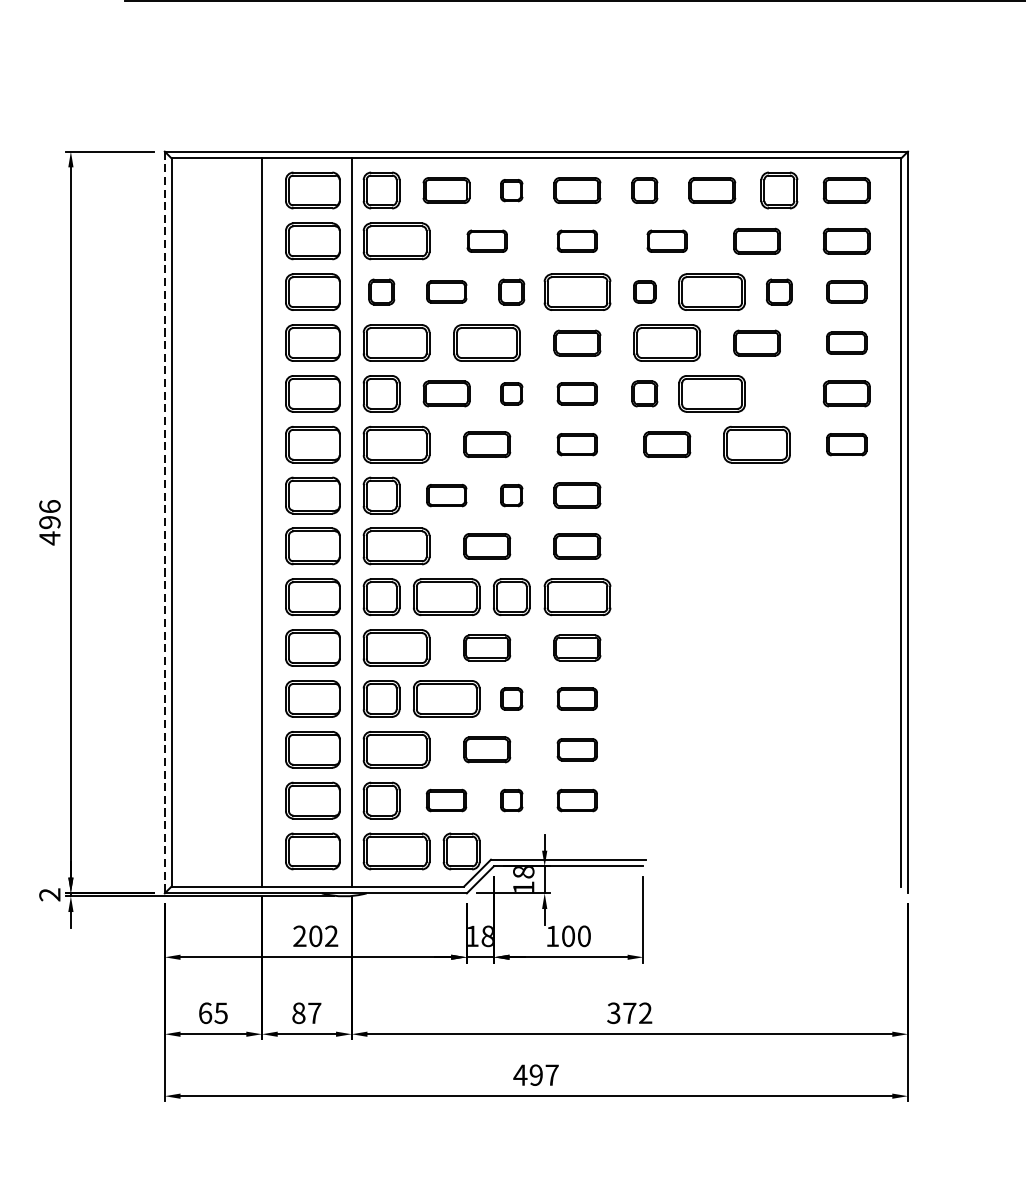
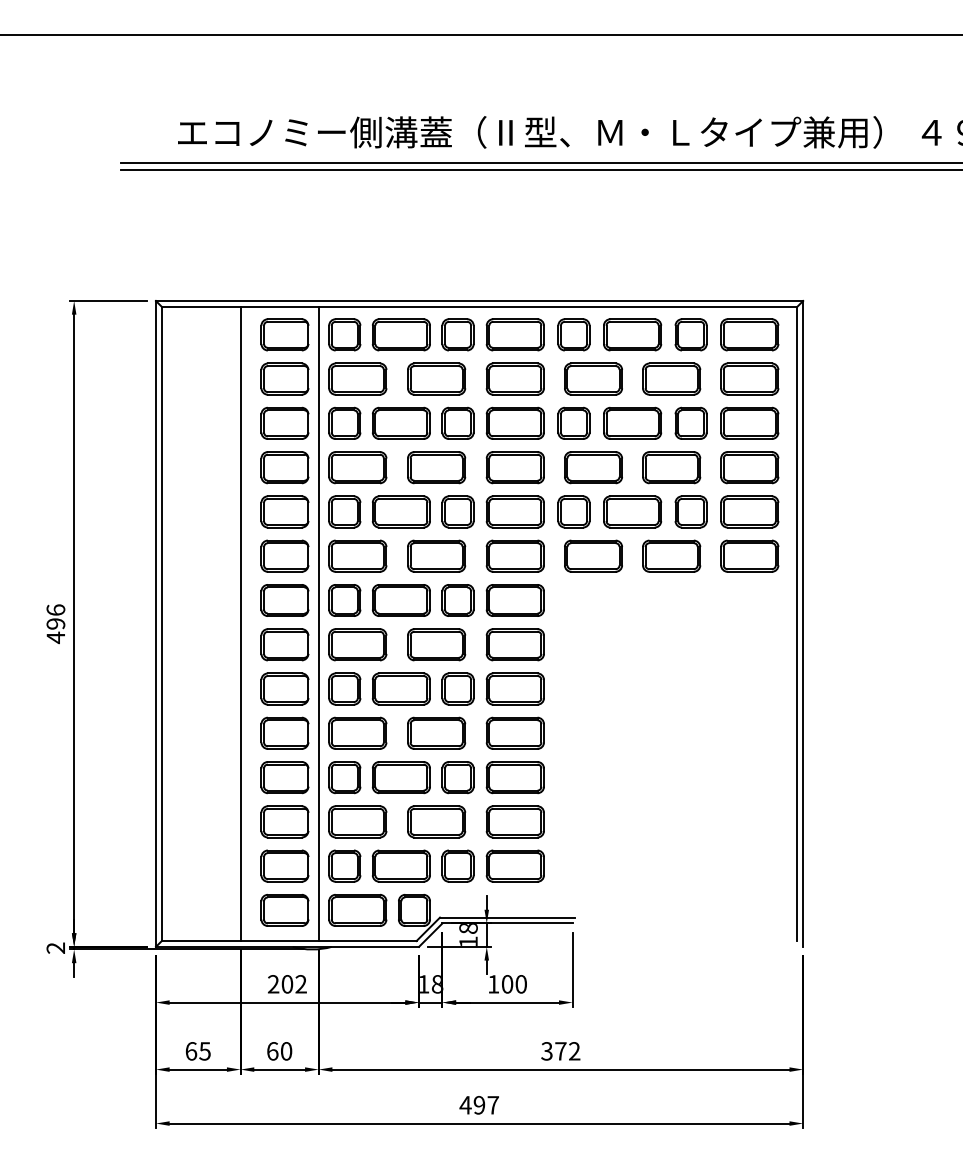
part: (445, 190) -> (400, 334), size x1.43
part: (511, 190) -> (457, 334), size x1.67
part: (576, 190) -> (514, 334), size x1.43
part: (644, 190) -> (573, 334), size x1.43
part: (712, 190) -> (632, 334), size x1.43
part: (846, 190) -> (749, 334), size x1.43
part: (486, 240) -> (436, 378), size x1.67
part: (576, 240) -> (514, 378), size x1.67
part: (667, 240) -> (593, 378), size x1.67
part: (756, 240) -> (671, 378), size x1.43
part: (846, 240) -> (749, 378), size x1.43
part: (381, 291) -> (344, 422), size x1.43
part: (446, 291) -> (401, 422), size x1.67
part: (511, 291) -> (457, 422), size x1.43
part: (644, 291) -> (573, 422), size x1.67
part: (778, 291) -> (690, 422), size x1.43
part: (846, 291) -> (749, 422), size x1.67
part: (576, 342) -> (514, 467), size x1.43
part: (756, 342) -> (671, 467), size x1.43
part: (846, 342) -> (749, 467), size x1.67
part: (446, 393) -> (401, 511), size x1.43
part: (511, 393) -> (457, 511), size x1.67
part: (576, 393) -> (514, 511), size x1.67
part: (644, 393) -> (573, 511), size x1.43
part: (778, 393) -> (690, 511), added
part: (846, 393) -> (749, 511), size x1.43
part: (486, 443) -> (436, 555), size x1.43
part: (576, 443) -> (514, 555), size x1.67
part: (667, 443) -> (593, 555), size x1.43
part: (846, 443) -> (749, 555), size x1.67
part: (446, 495) -> (401, 600), size x1.67
part: (511, 495) -> (457, 600), size x1.67
part: (576, 495) -> (514, 600), size x1.43
line: (164, 521) -> (155, 623), dashed -> solid
part: (486, 546) -> (436, 644), size x1.43
part: (576, 546) -> (514, 644), size x1.43
part: (486, 647) -> (436, 732), size x1.43
part: (576, 647) -> (514, 732), size x1.43
part: (511, 698) -> (457, 777), size x1.67
part: (576, 698) -> (514, 777), size x1.67
part: (486, 749) -> (436, 821), size x1.43
part: (576, 749) -> (514, 821), size x1.67
part: (445, 799) -> (400, 865), size x1.67
part: (511, 799) -> (457, 865), size x1.67
part: (576, 799) -> (514, 865), size x1.67
text: (306, 1013) -> (279, 1051), 87 -> 60

